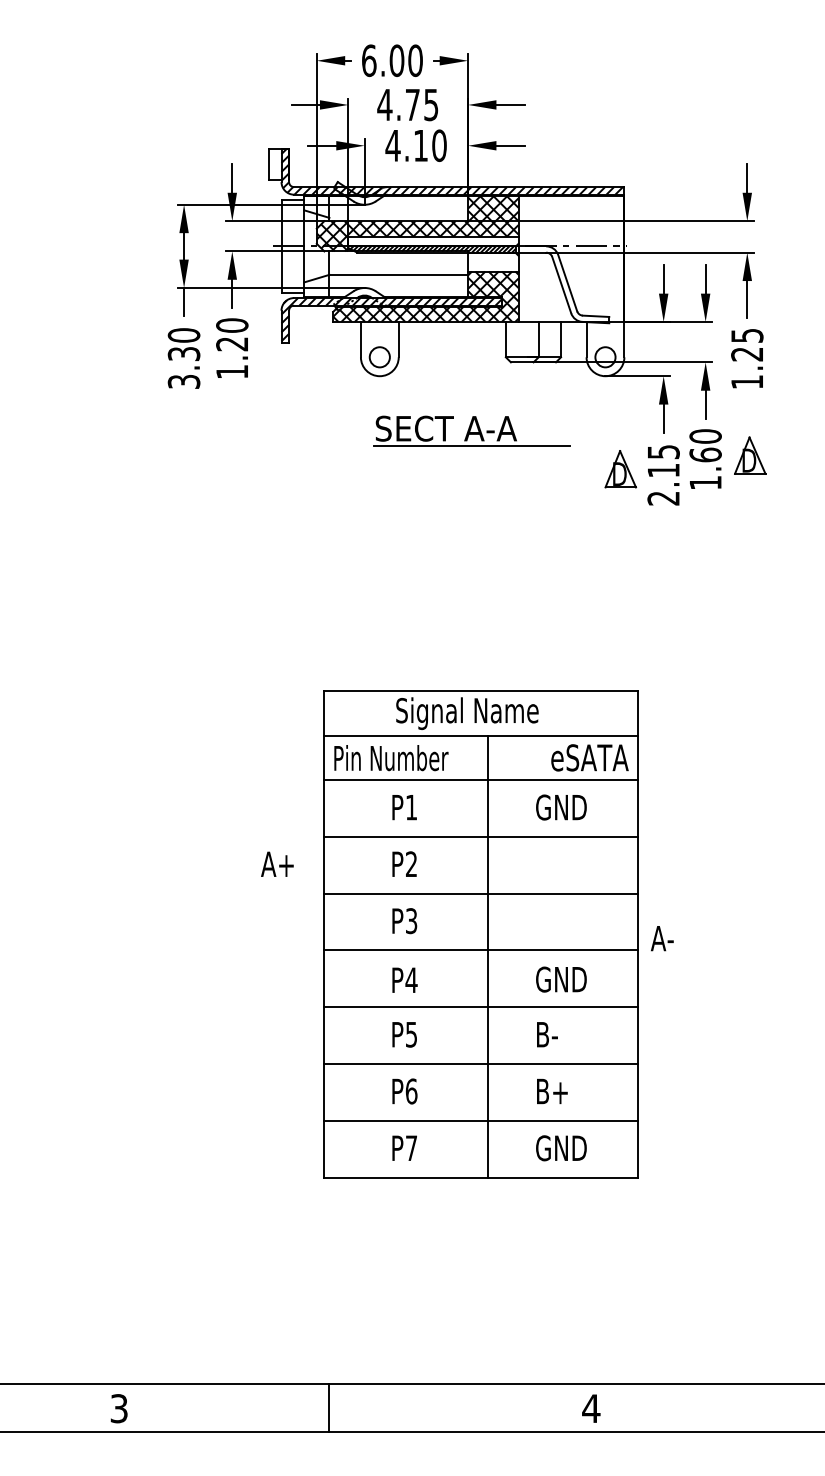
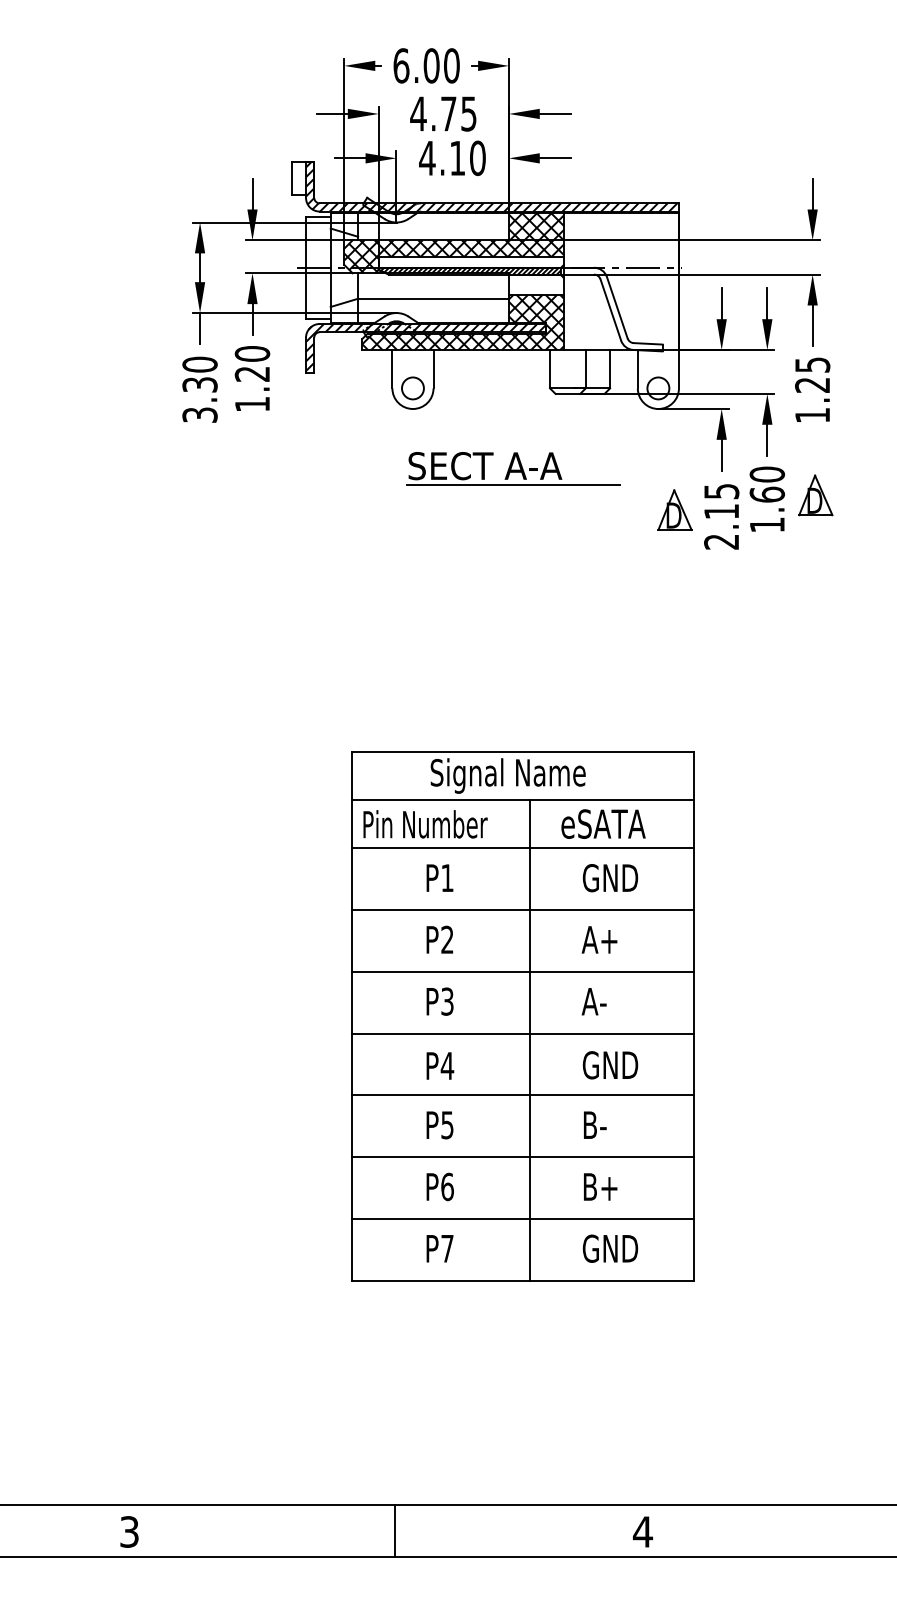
text: (589, 757) -> (603, 823), moved
text: (277, 863) -> (599, 939), moved
text: (661, 938) -> (593, 1001), moved
line: (328, 1407) -> (394, 1530), moved

